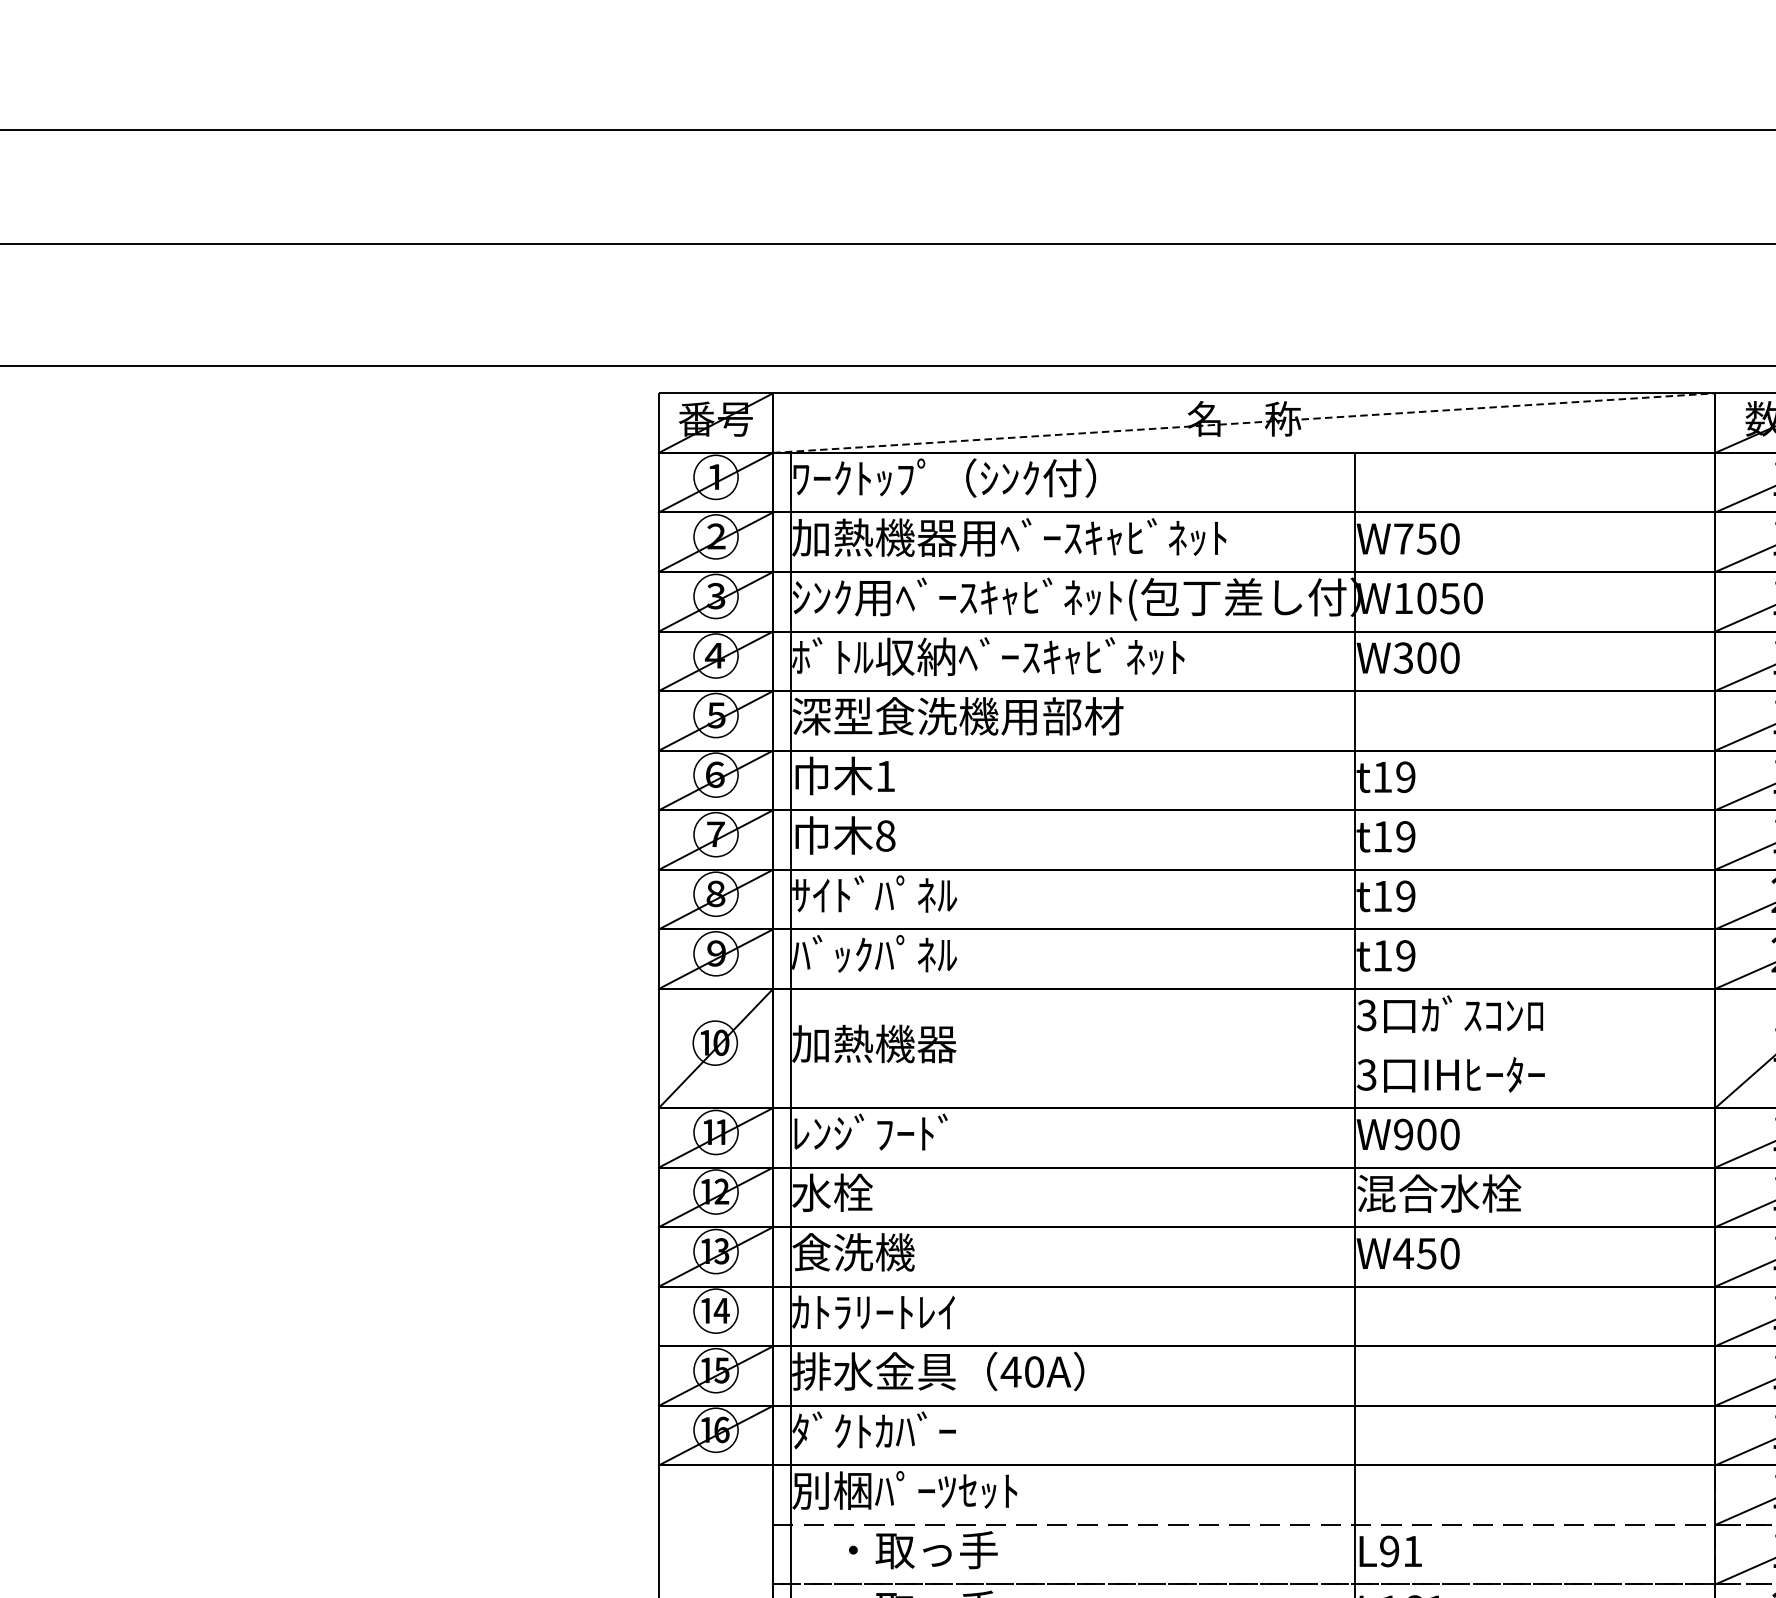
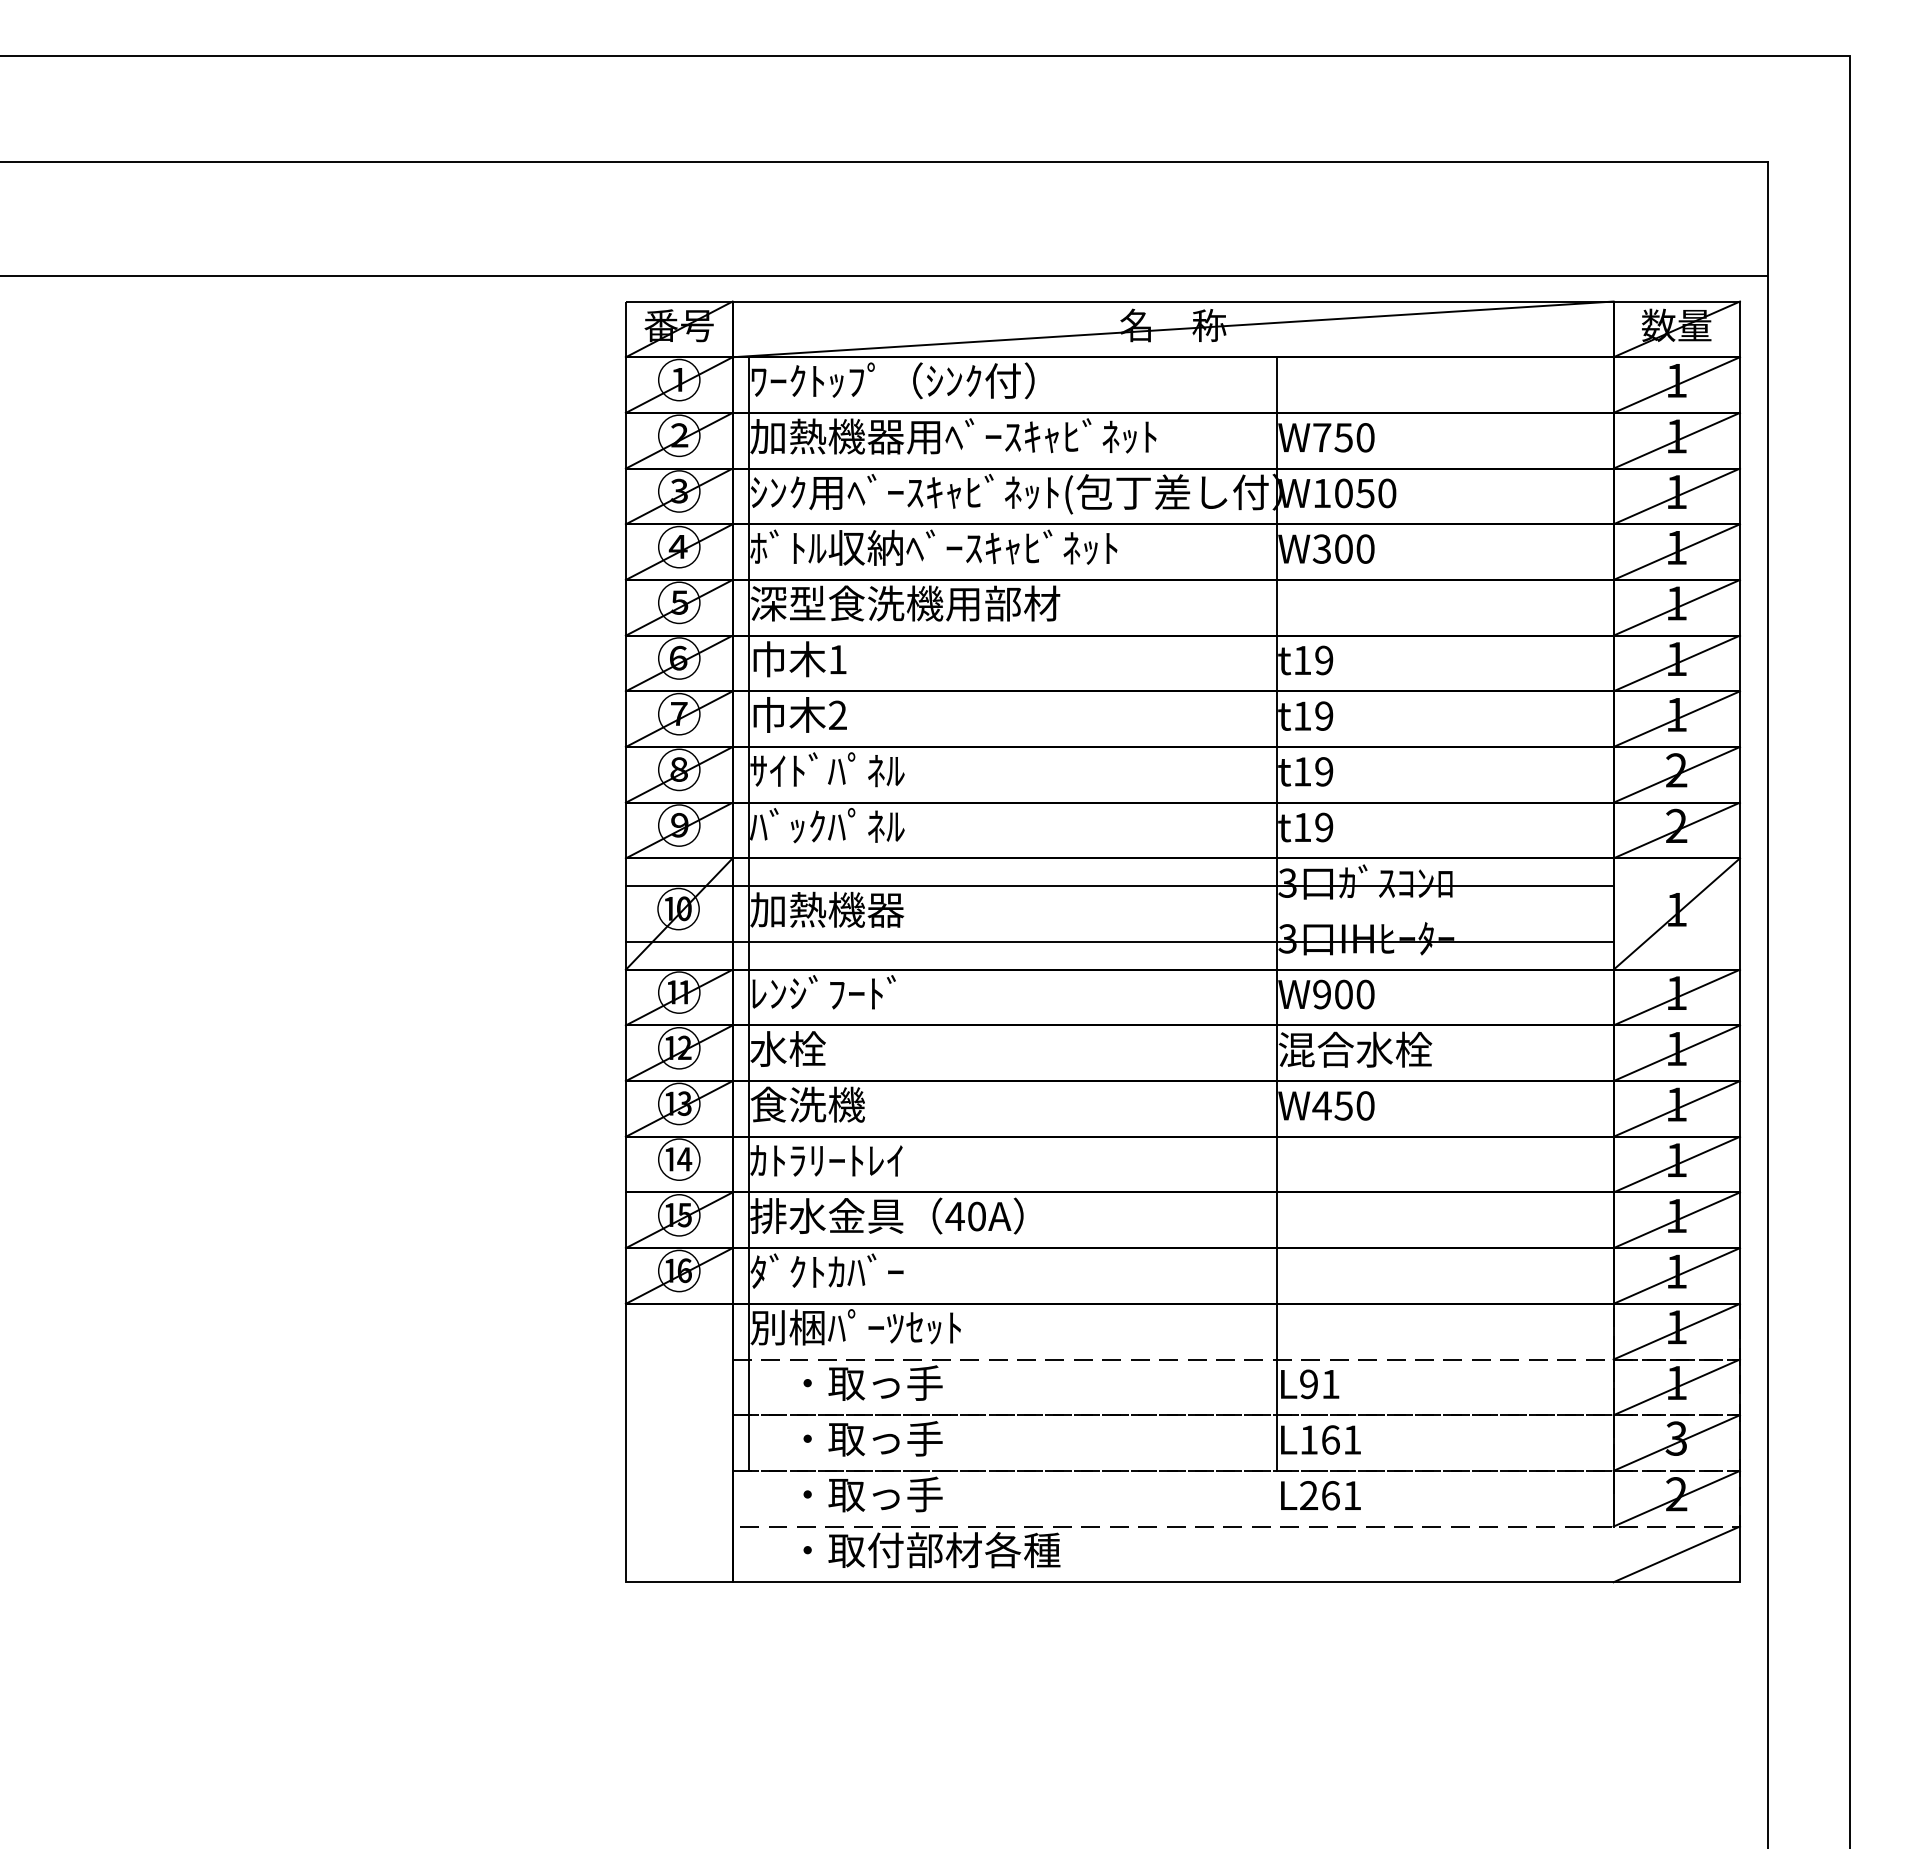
line: (1244, 423) -> (1173, 329), dashed -> solid
text: (886, 836) -> (838, 715), 8 -> 2
line: (1186, 1018) -> (1119, 886), added
line: (1186, 1077) -> (1119, 941), added

